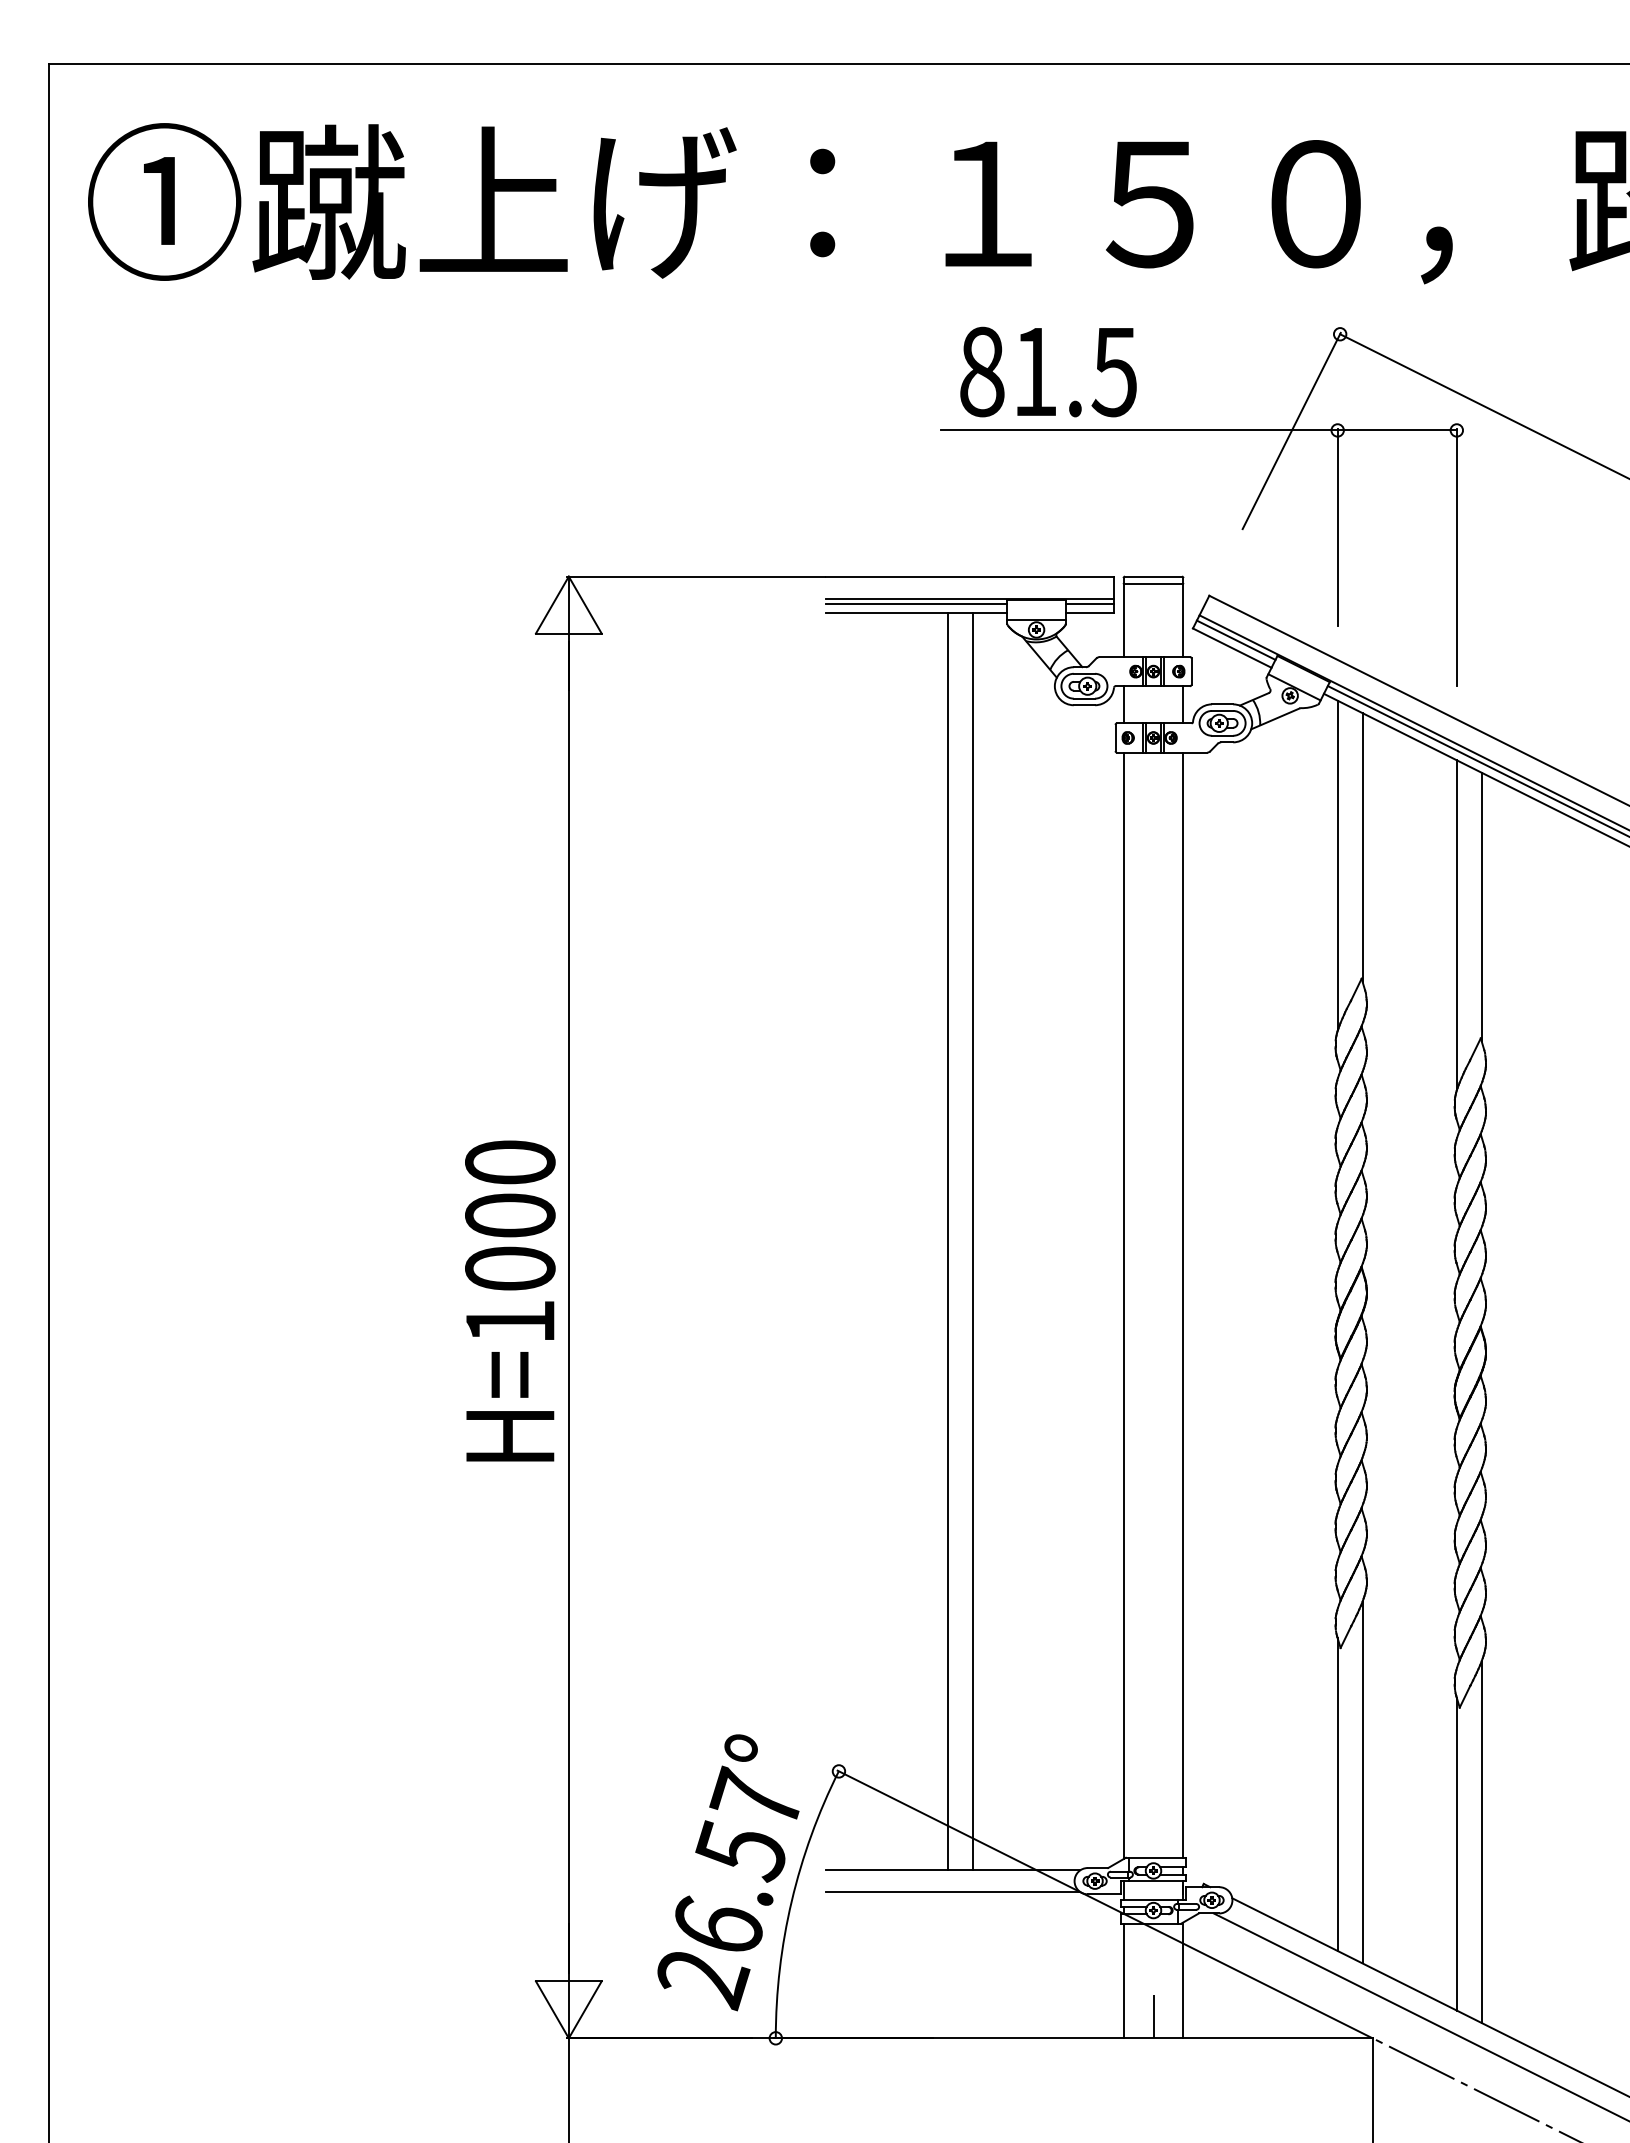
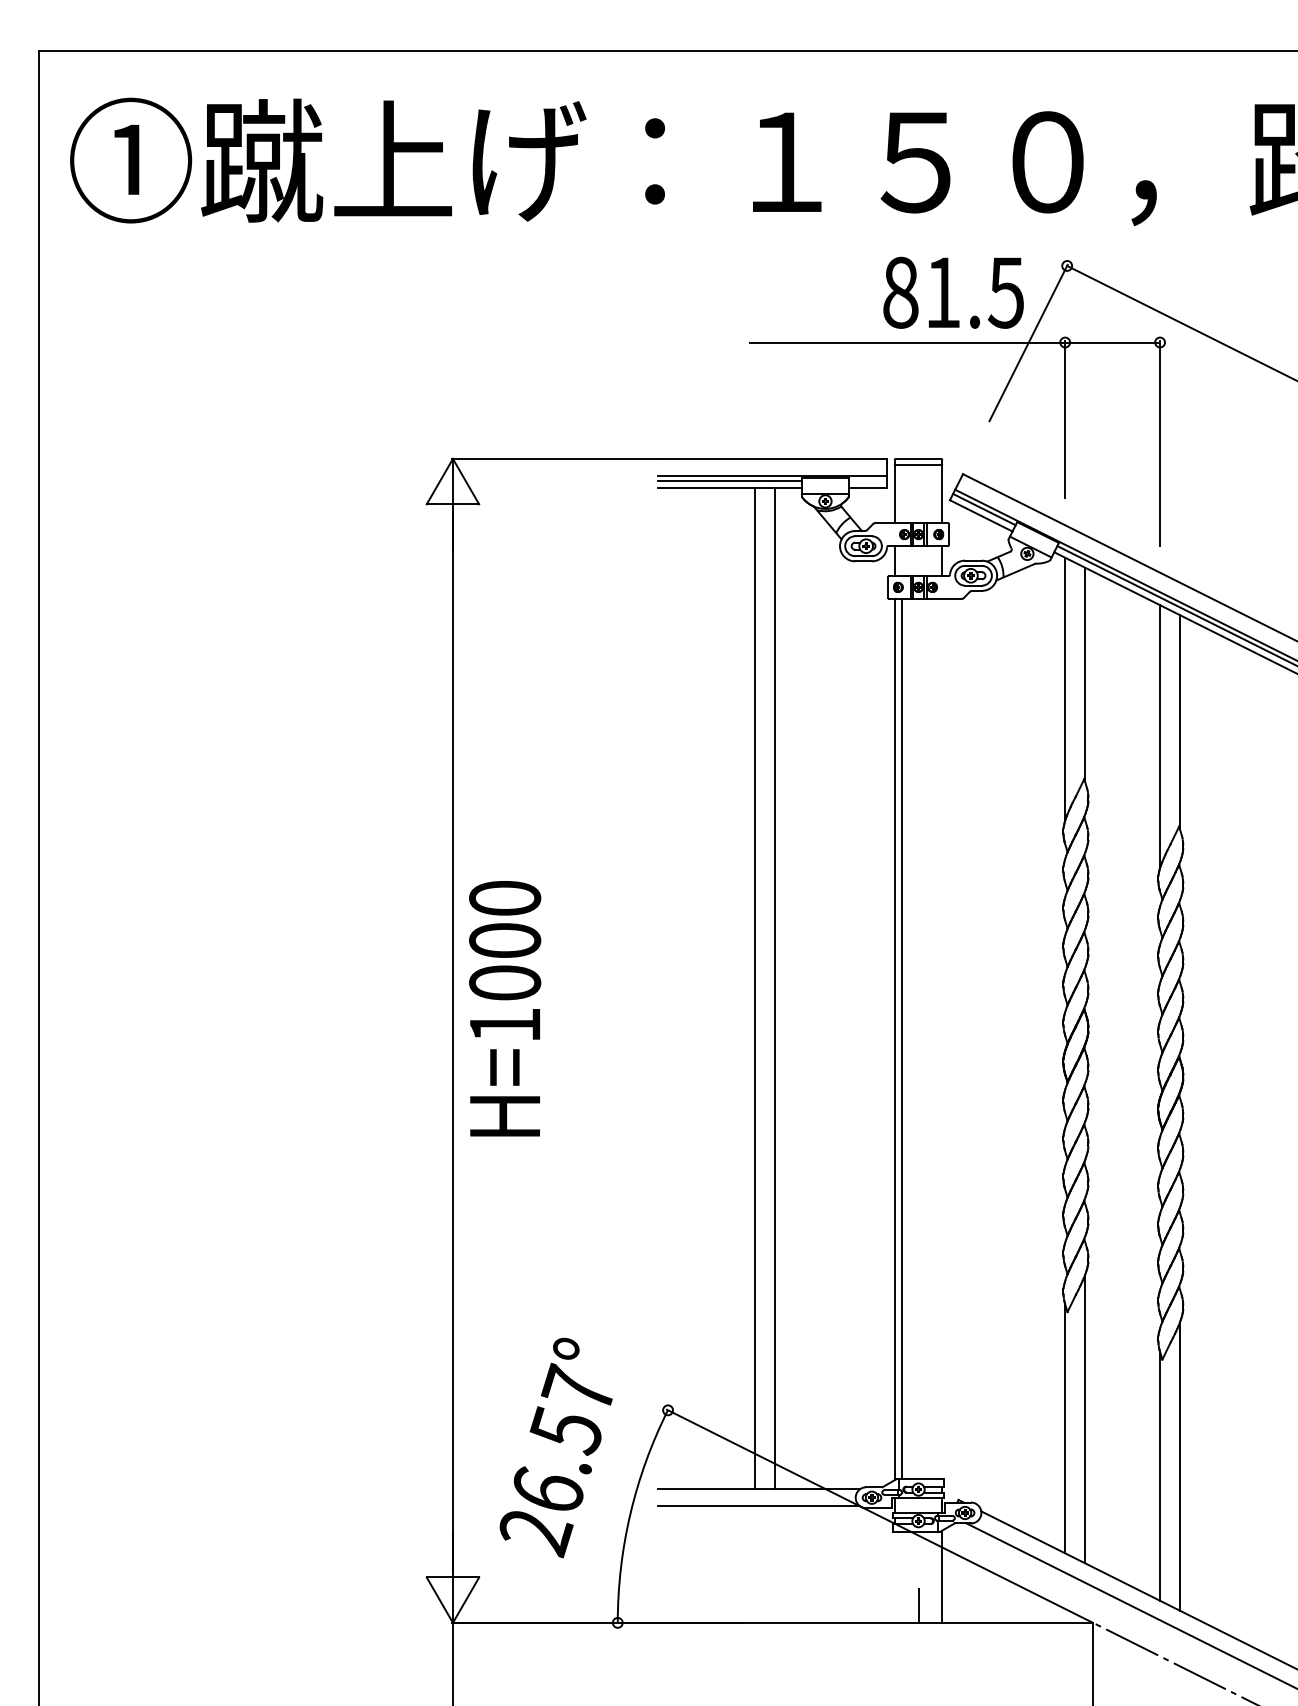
text: (1048, 371) -> (953, 292), moved
line: (1089, 604) -> (867, 481), removed
text: (510, 1300) -> (505, 1008), moved
line: (1183, 1304) -> (901, 1038), moved
text: (728, 1872) -> (556, 1447), moved
line: (1123, 1980) -> (894, 1576), removed

